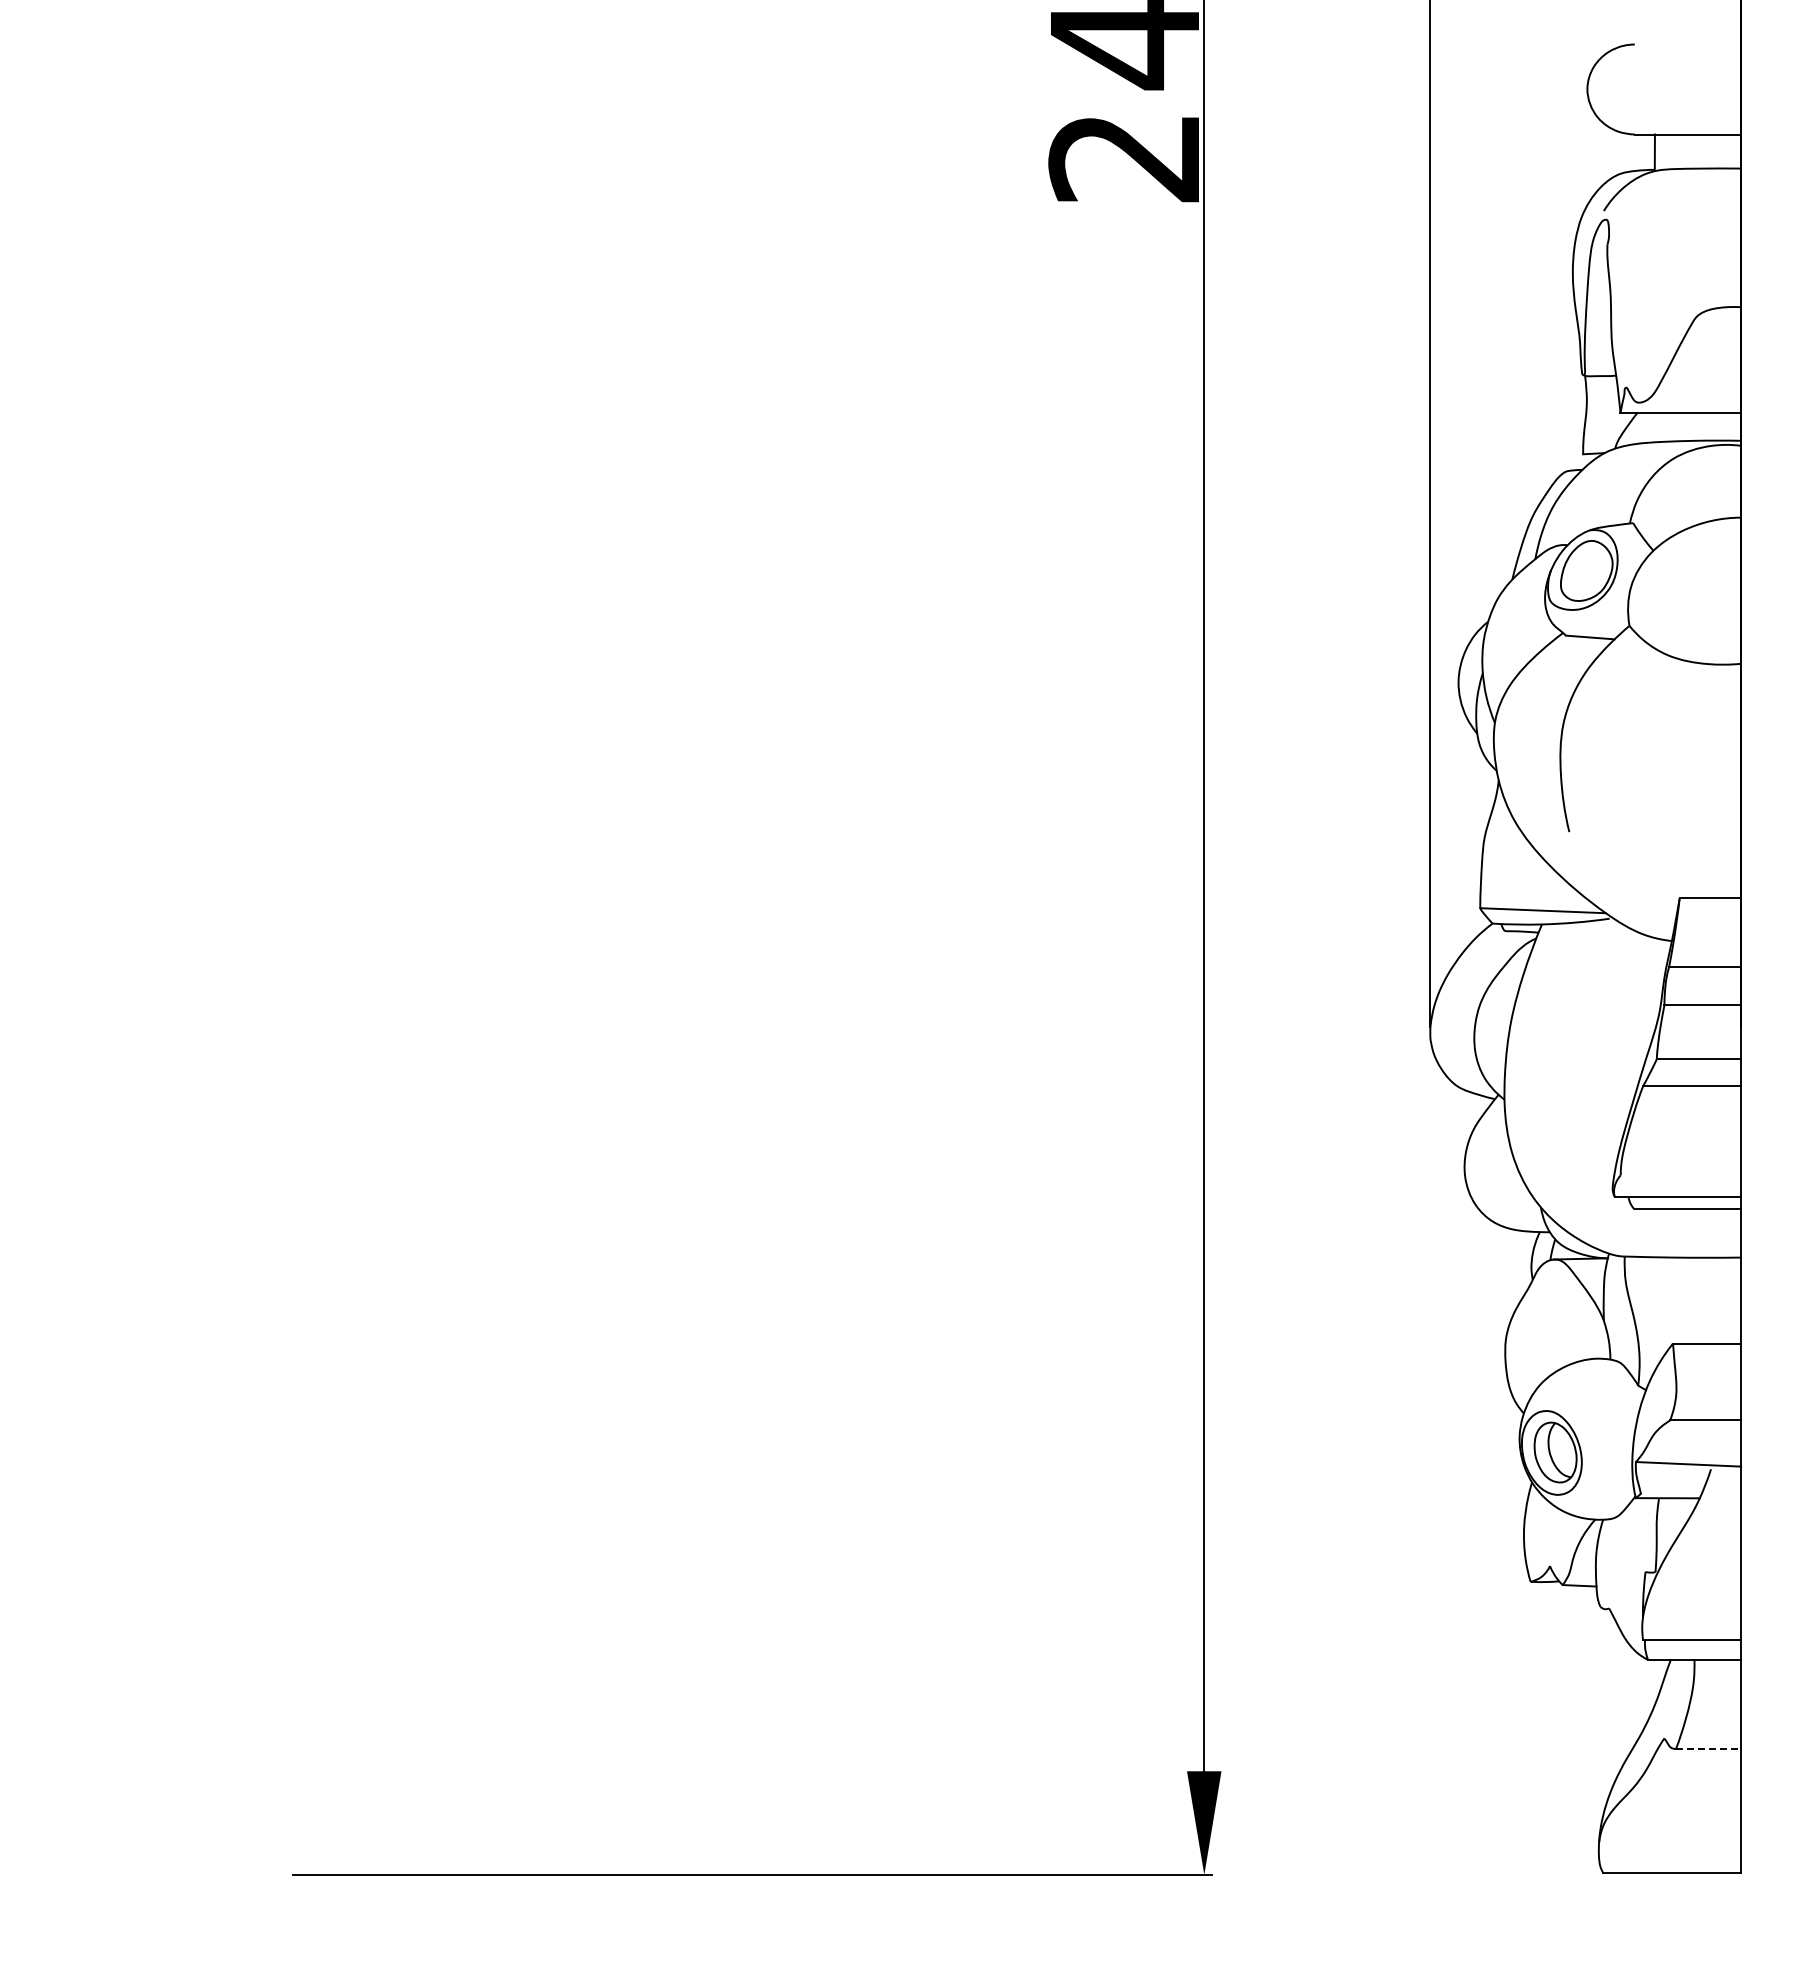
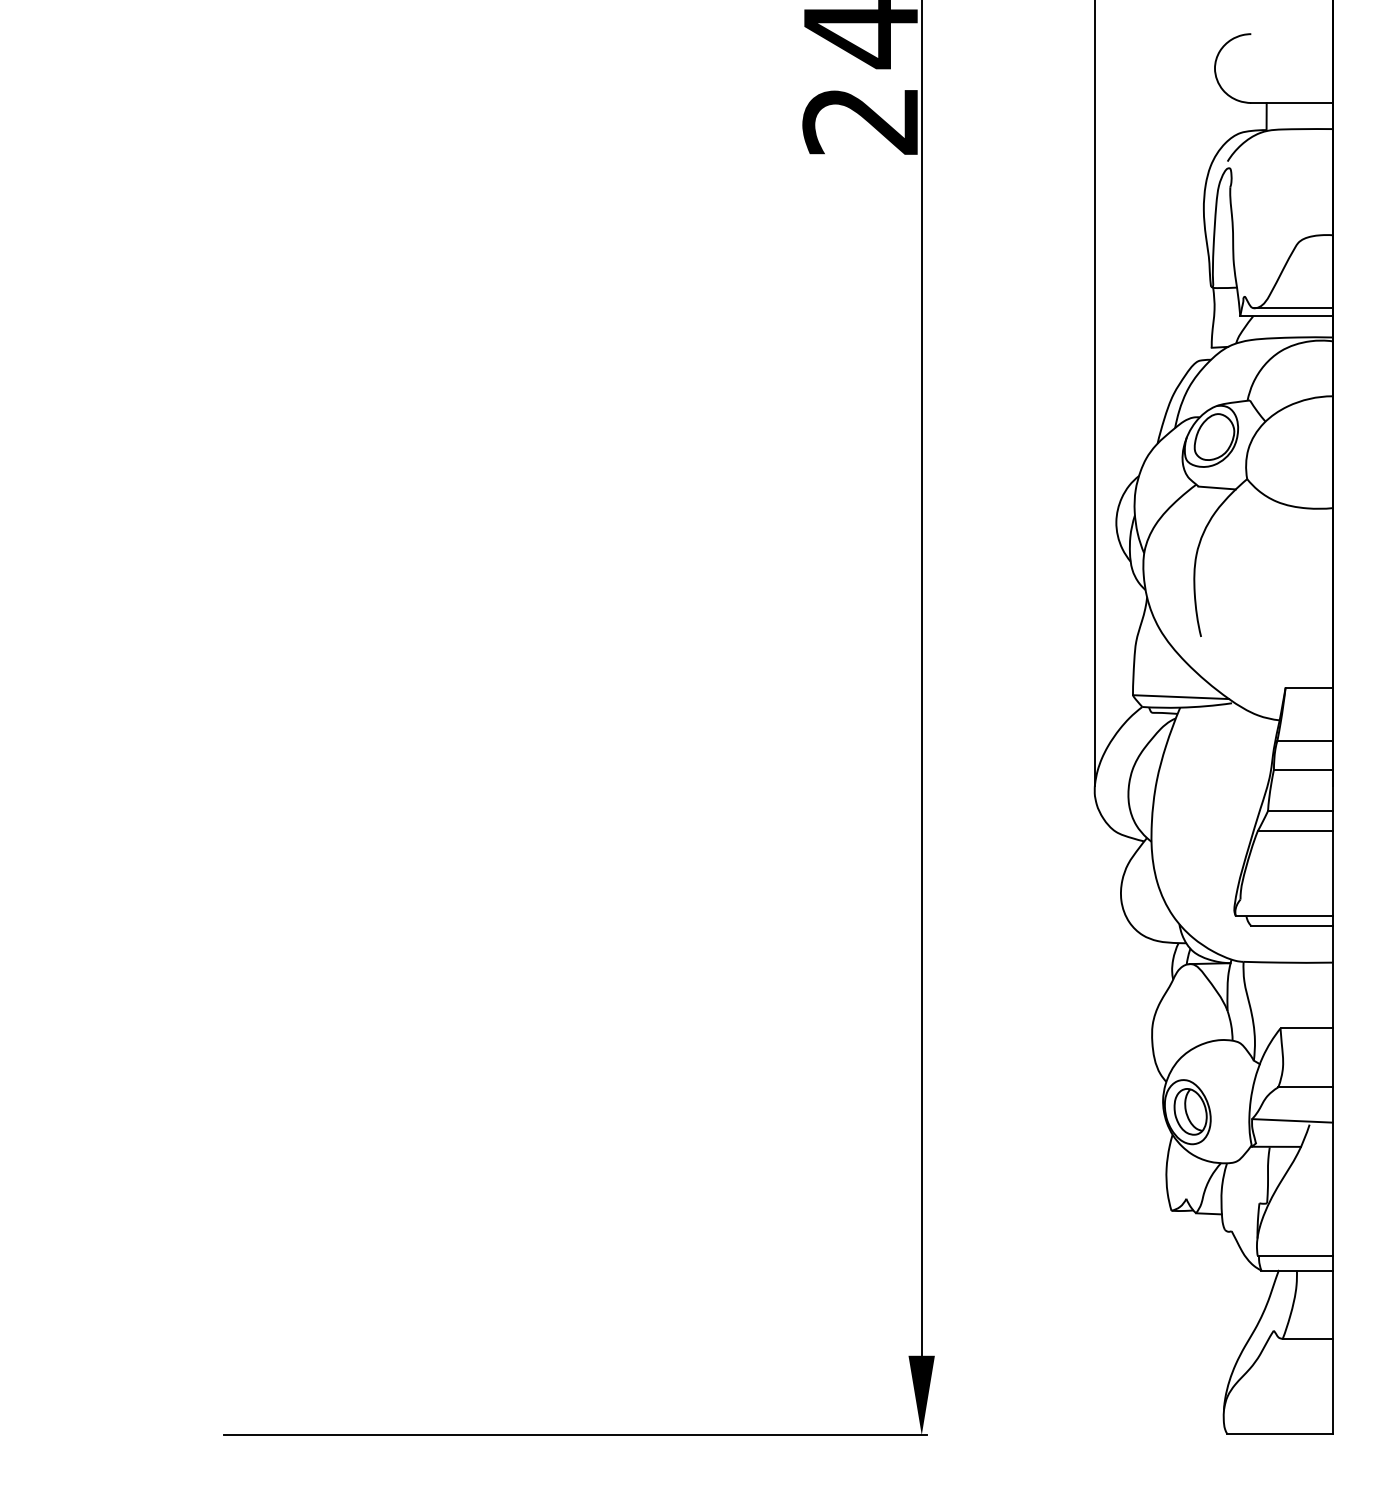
line: (1689, 402) -> (1293, 308), added
line: (1708, 1749) -> (1307, 1339), dashed -> solid

